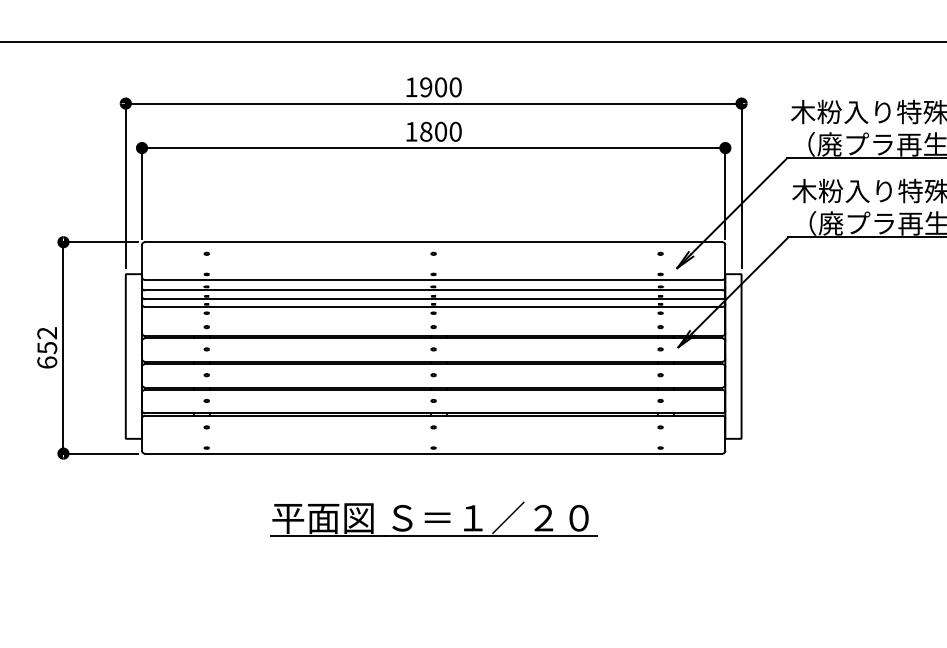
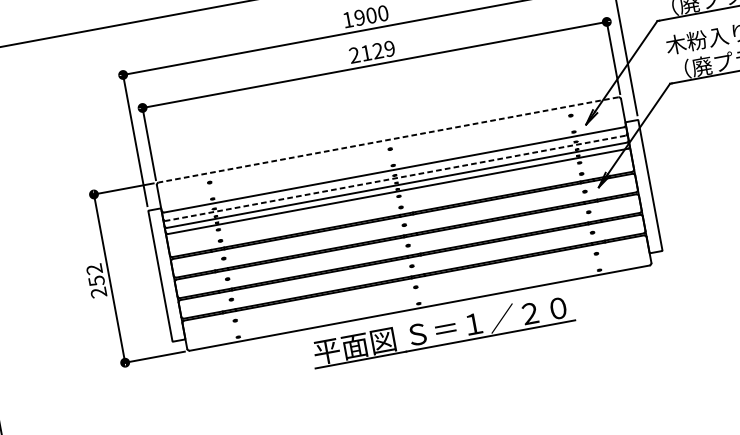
text: (433, 131) -> (372, 51), 1800 -> 2129
line: (433, 242) -> (388, 140), solid -> dashed
line: (433, 290) -> (395, 178), solid -> dashed
text: (47, 362) -> (99, 292), 652 -> 252
part: (433, 518) -> (442, 330), moved

